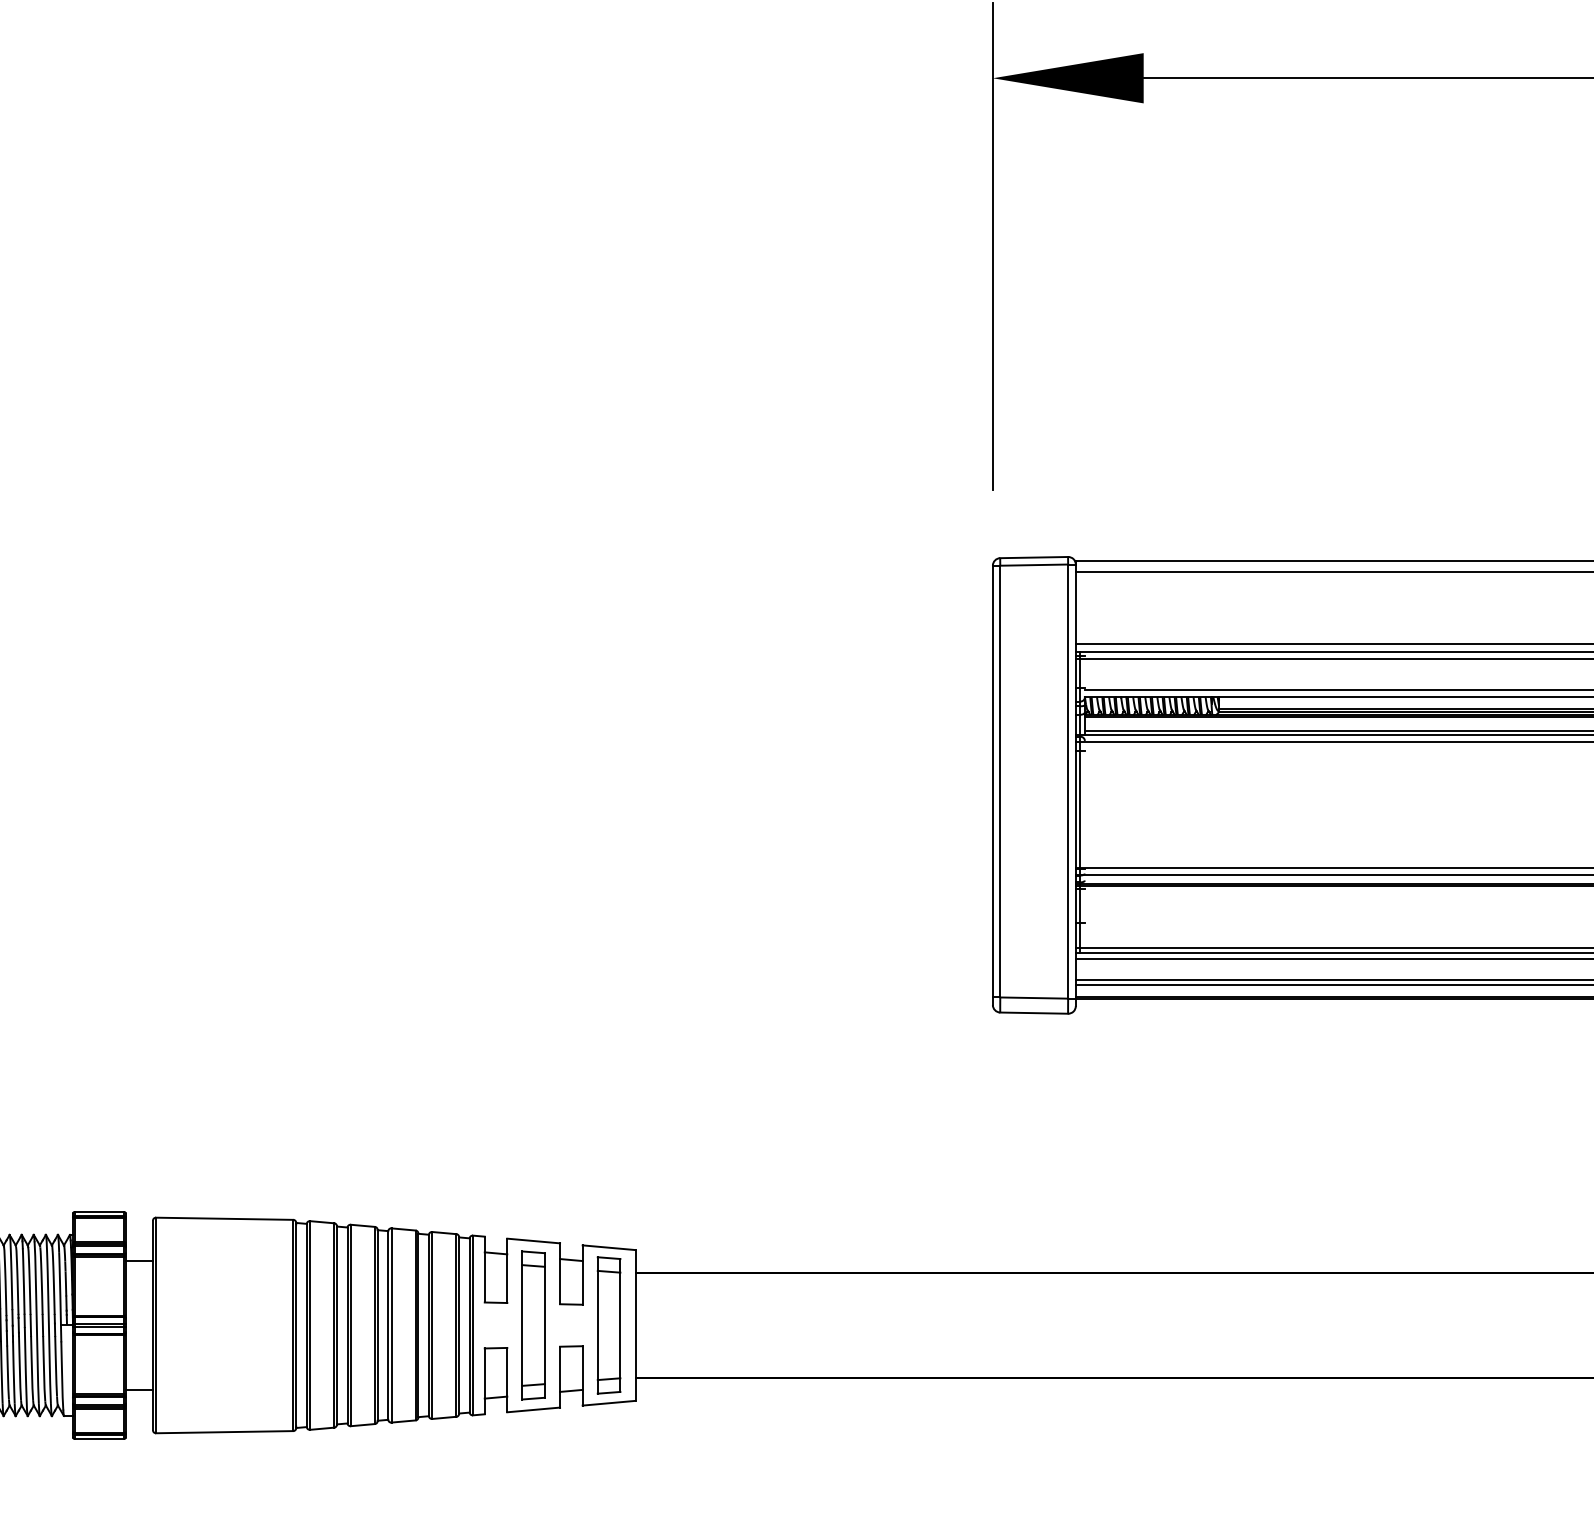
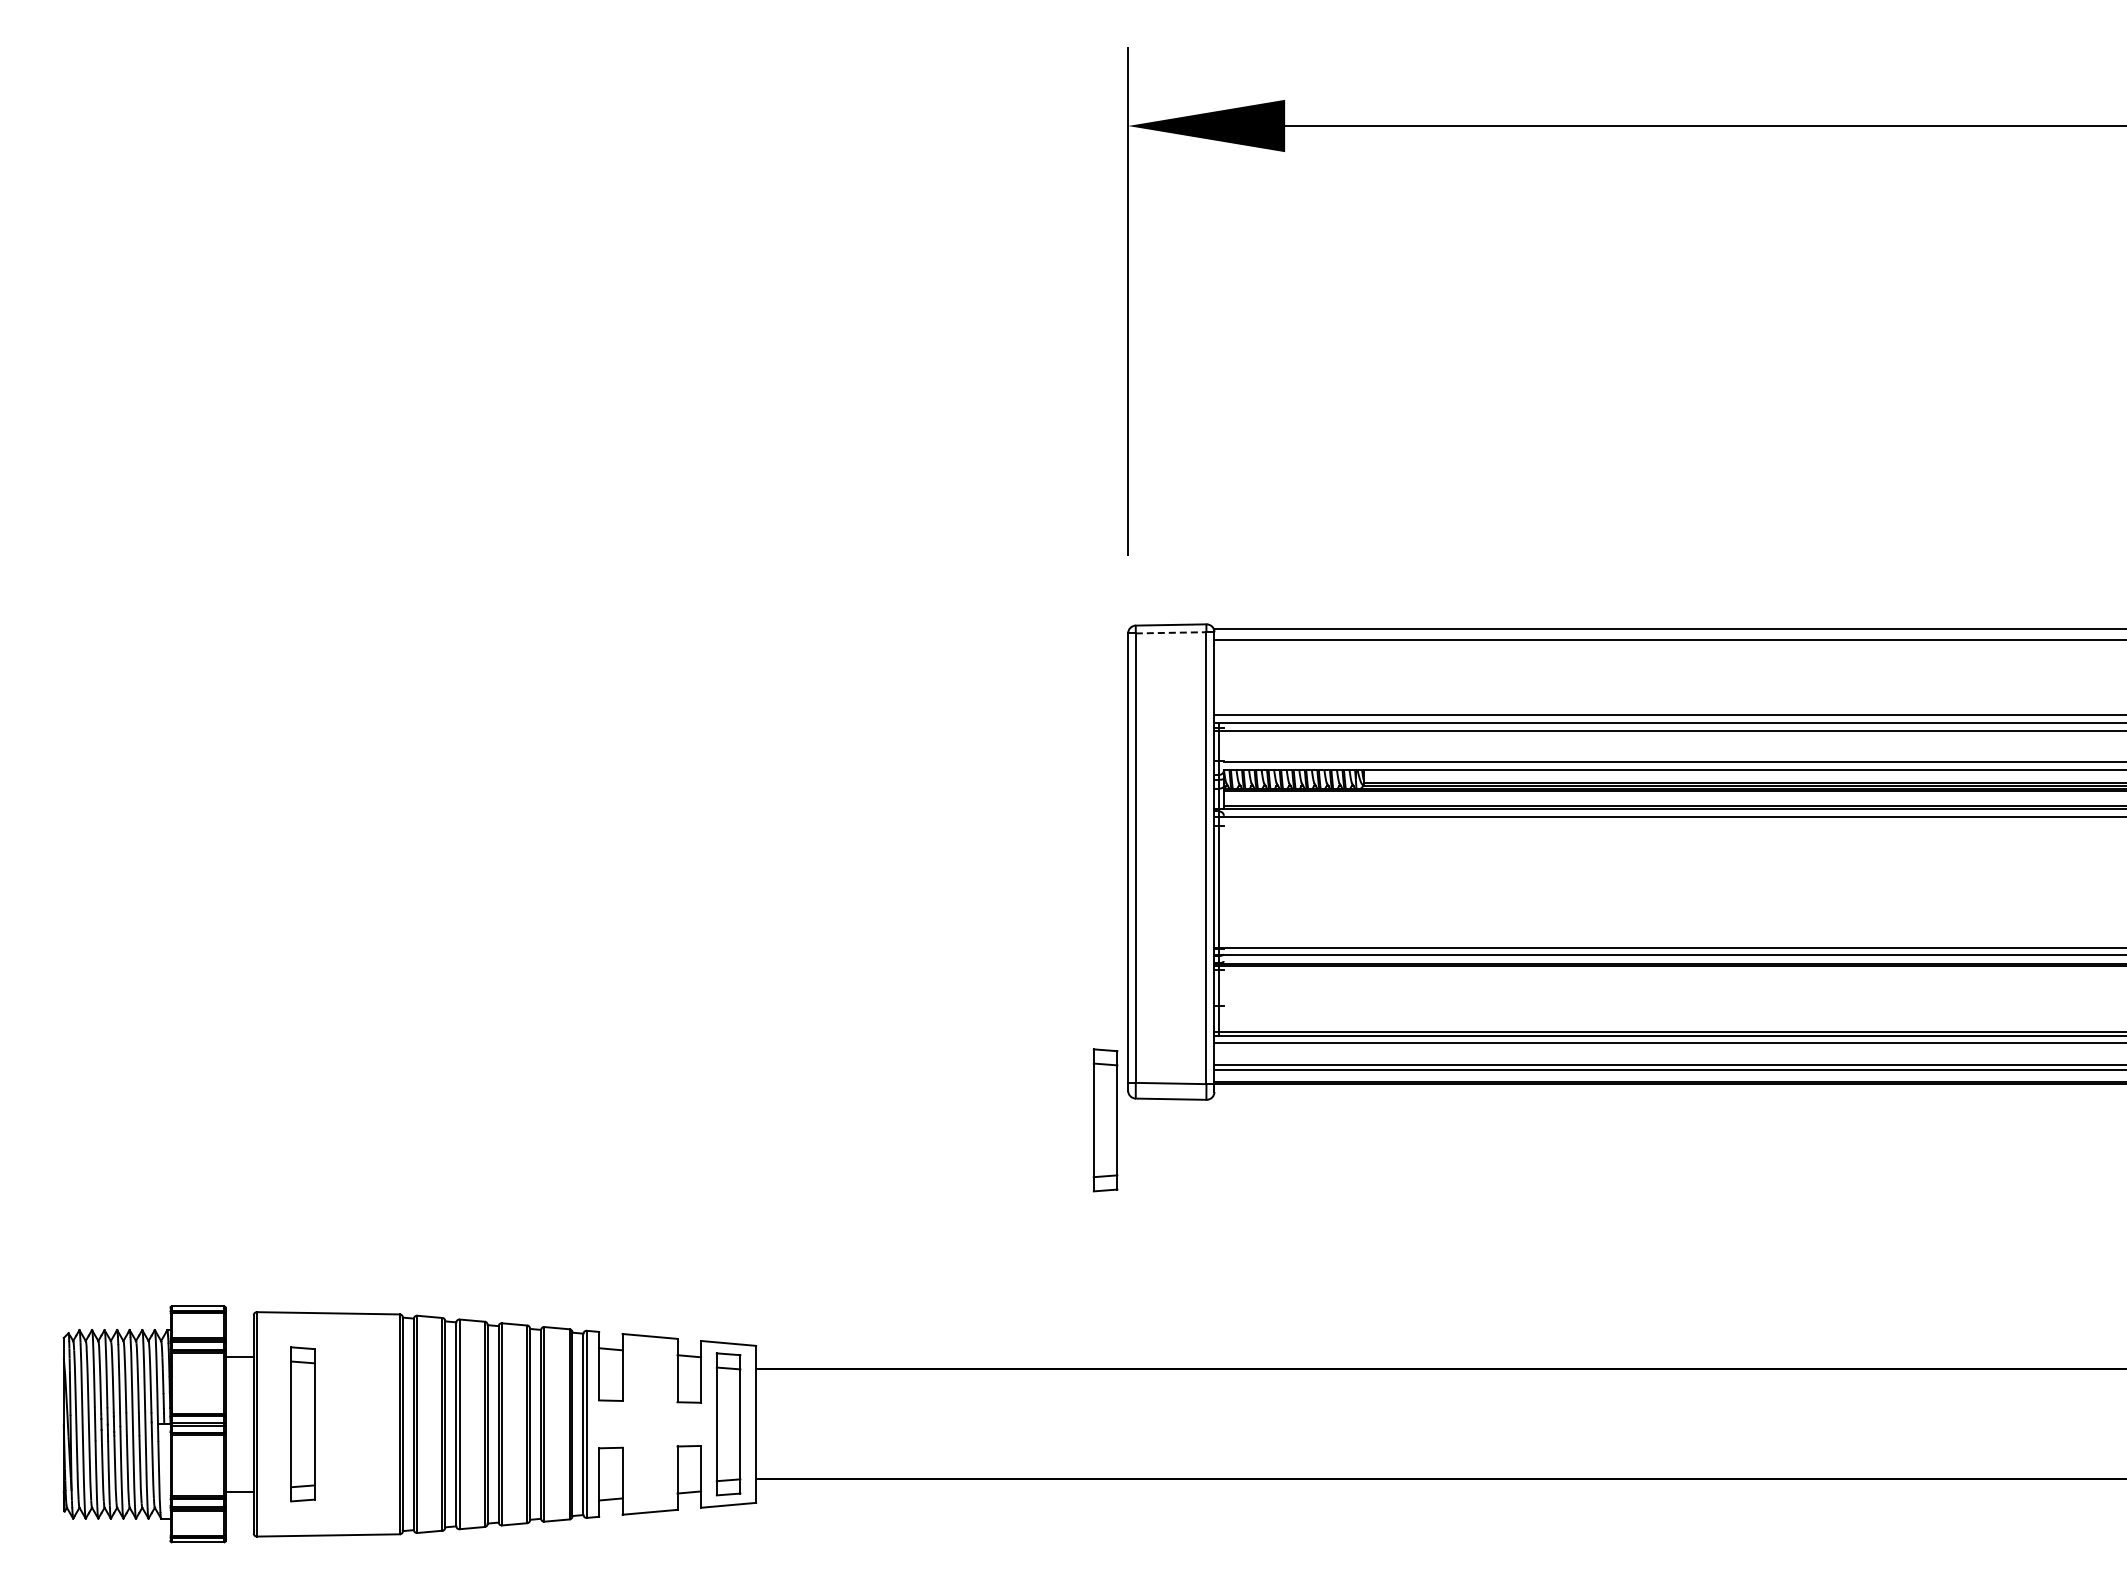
line: (1034, 564) -> (1171, 632), solid -> dashed
part: (971, 1033) -> (1105, 1120), added
part: (533, 1325) -> (302, 1424), moved

